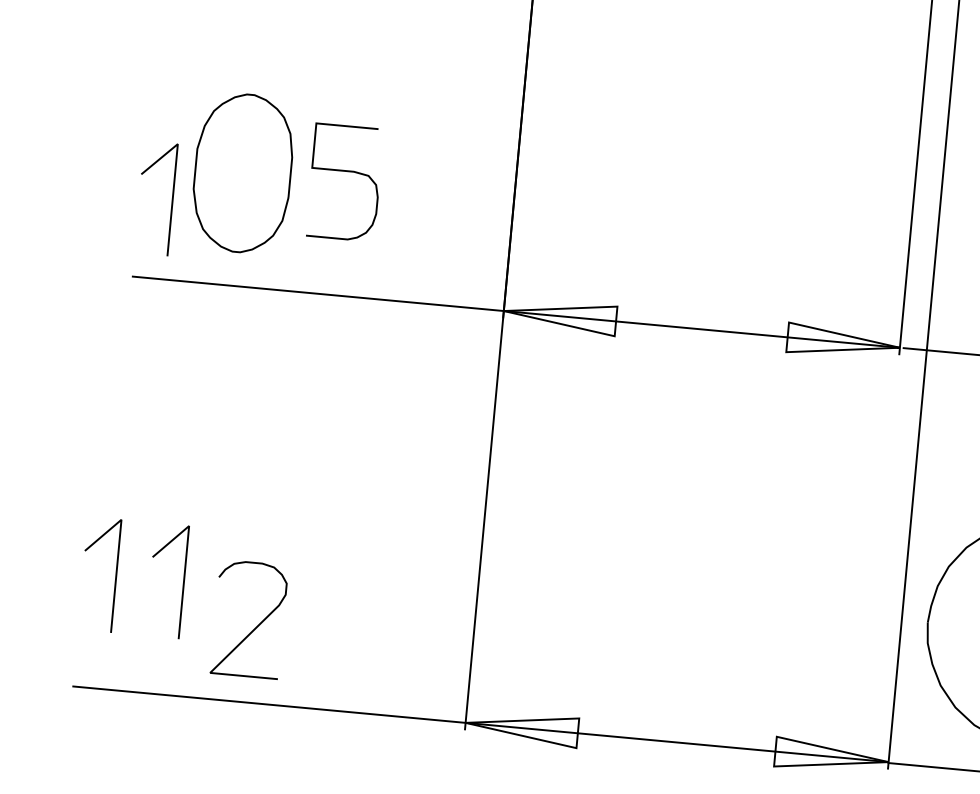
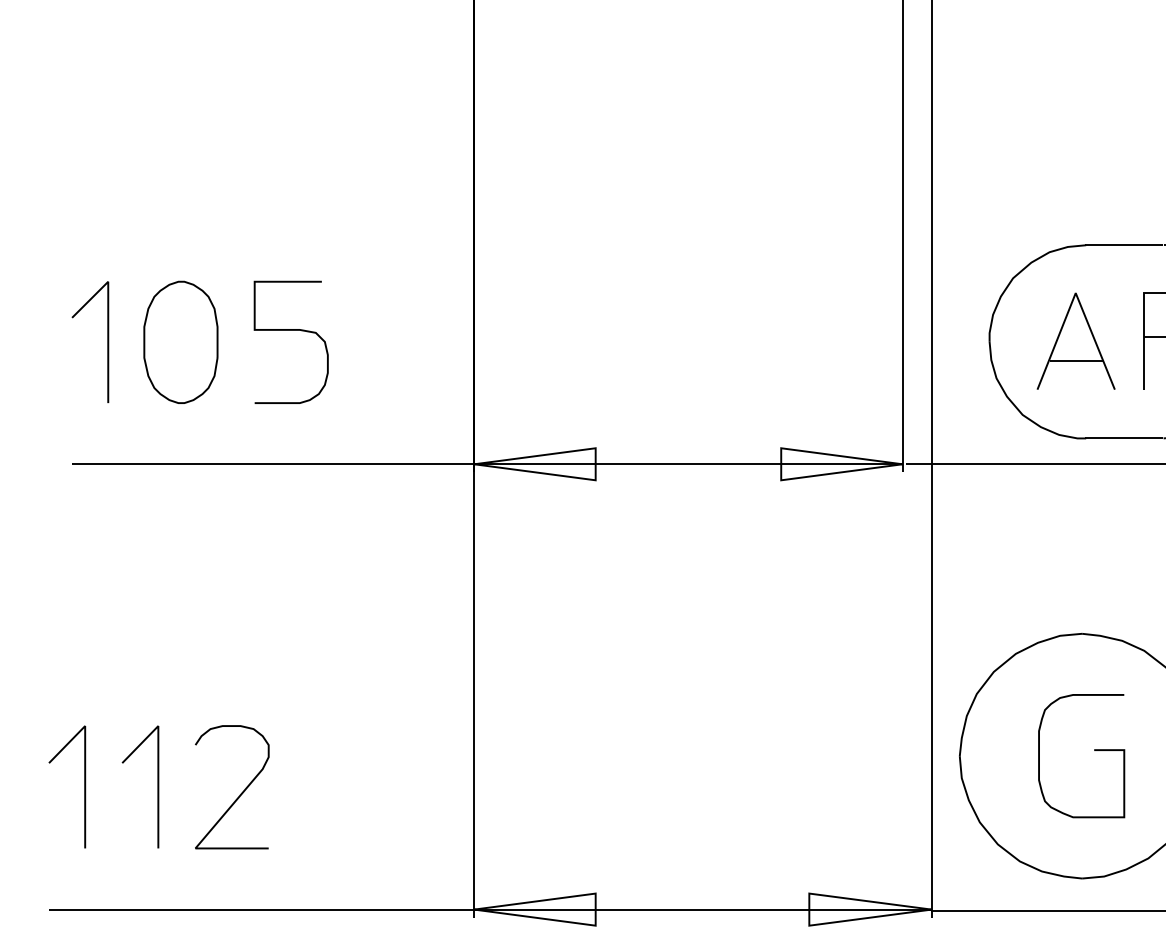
part: (242, 172) -> (180, 341), size x0.71
curve: (171, 200) -> (107, 342), moved
curve: (255, 626) -> (239, 794), moved

